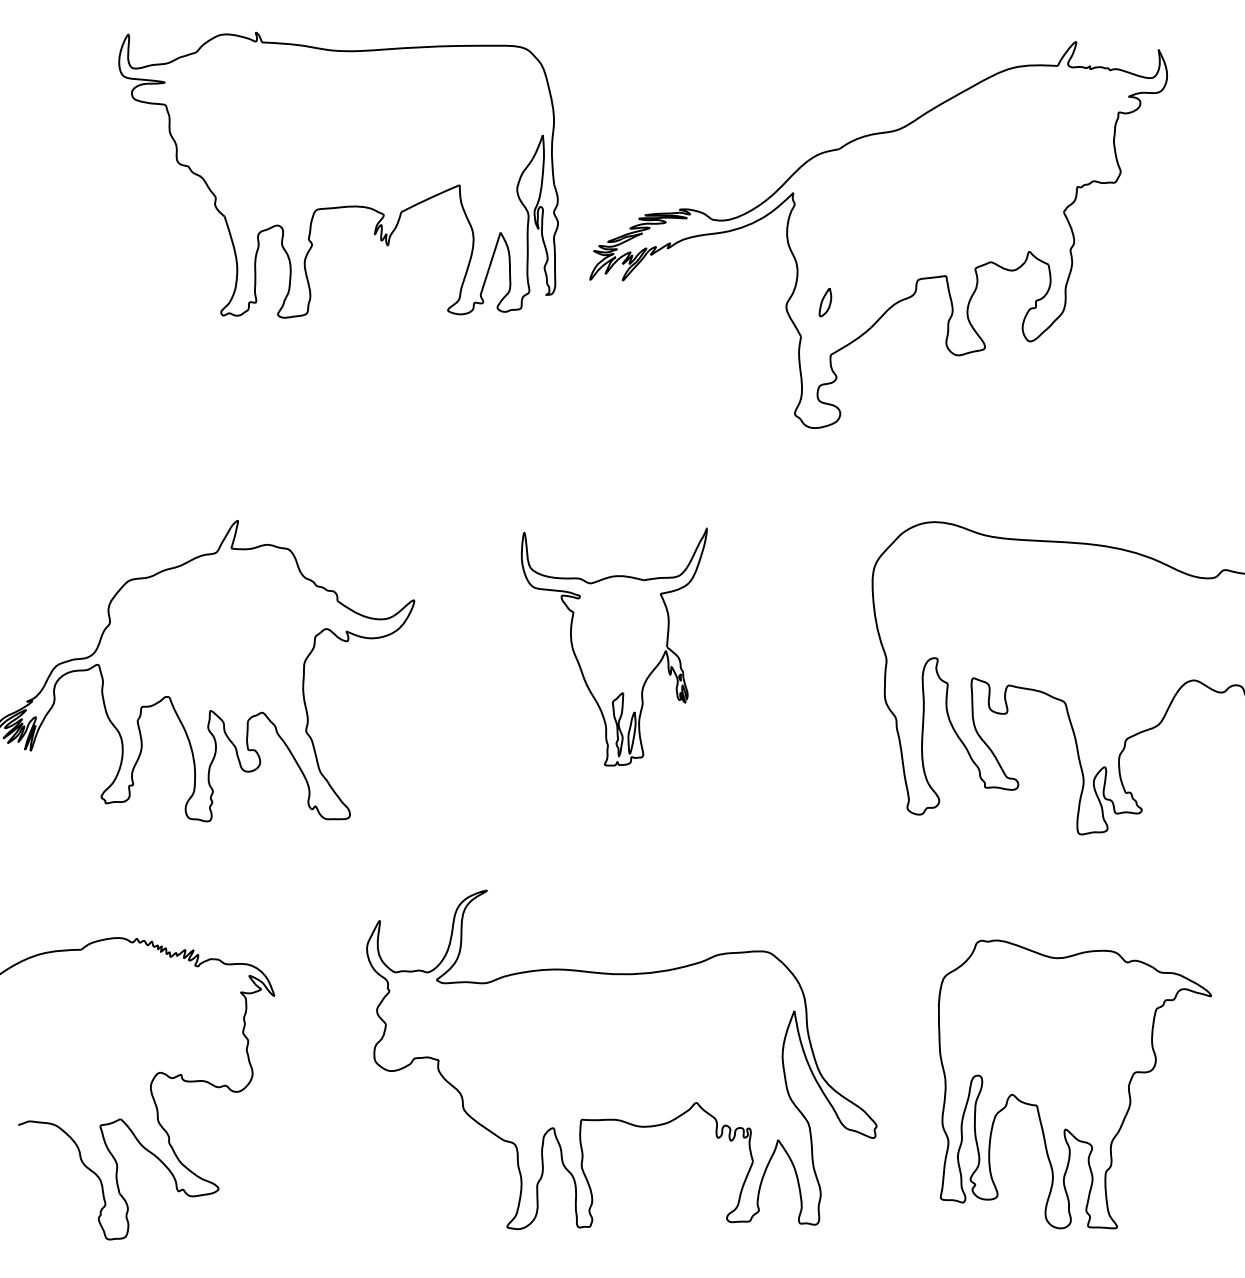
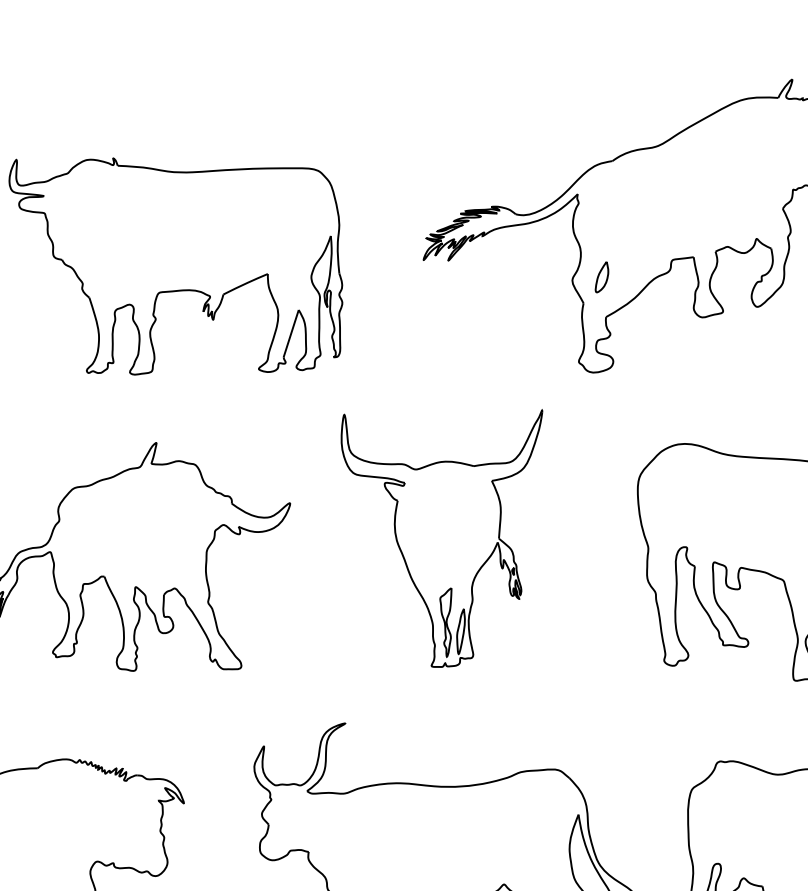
part: (338, 174) -> (175, 265), moved
part: (825, 302) -> (602, 277), size x1.43
part: (614, 647) -> (442, 539), size x1.43

